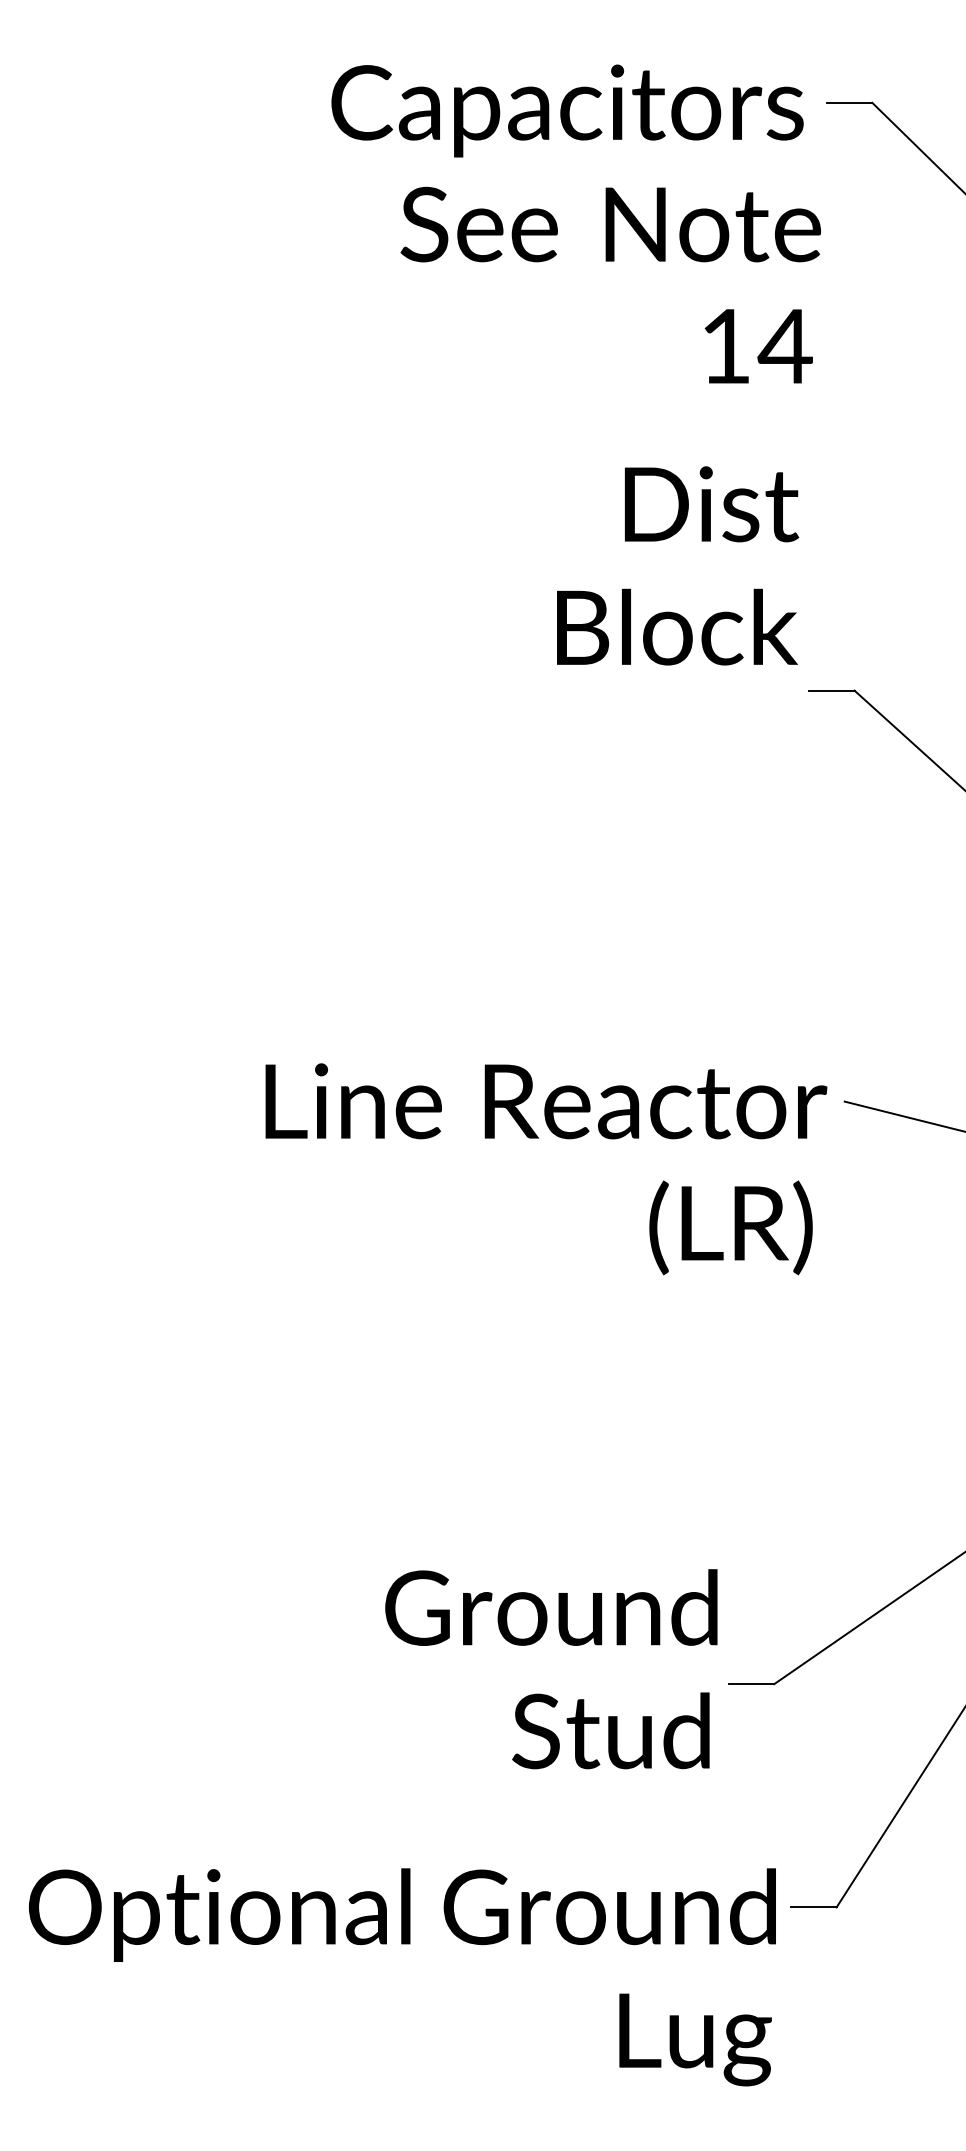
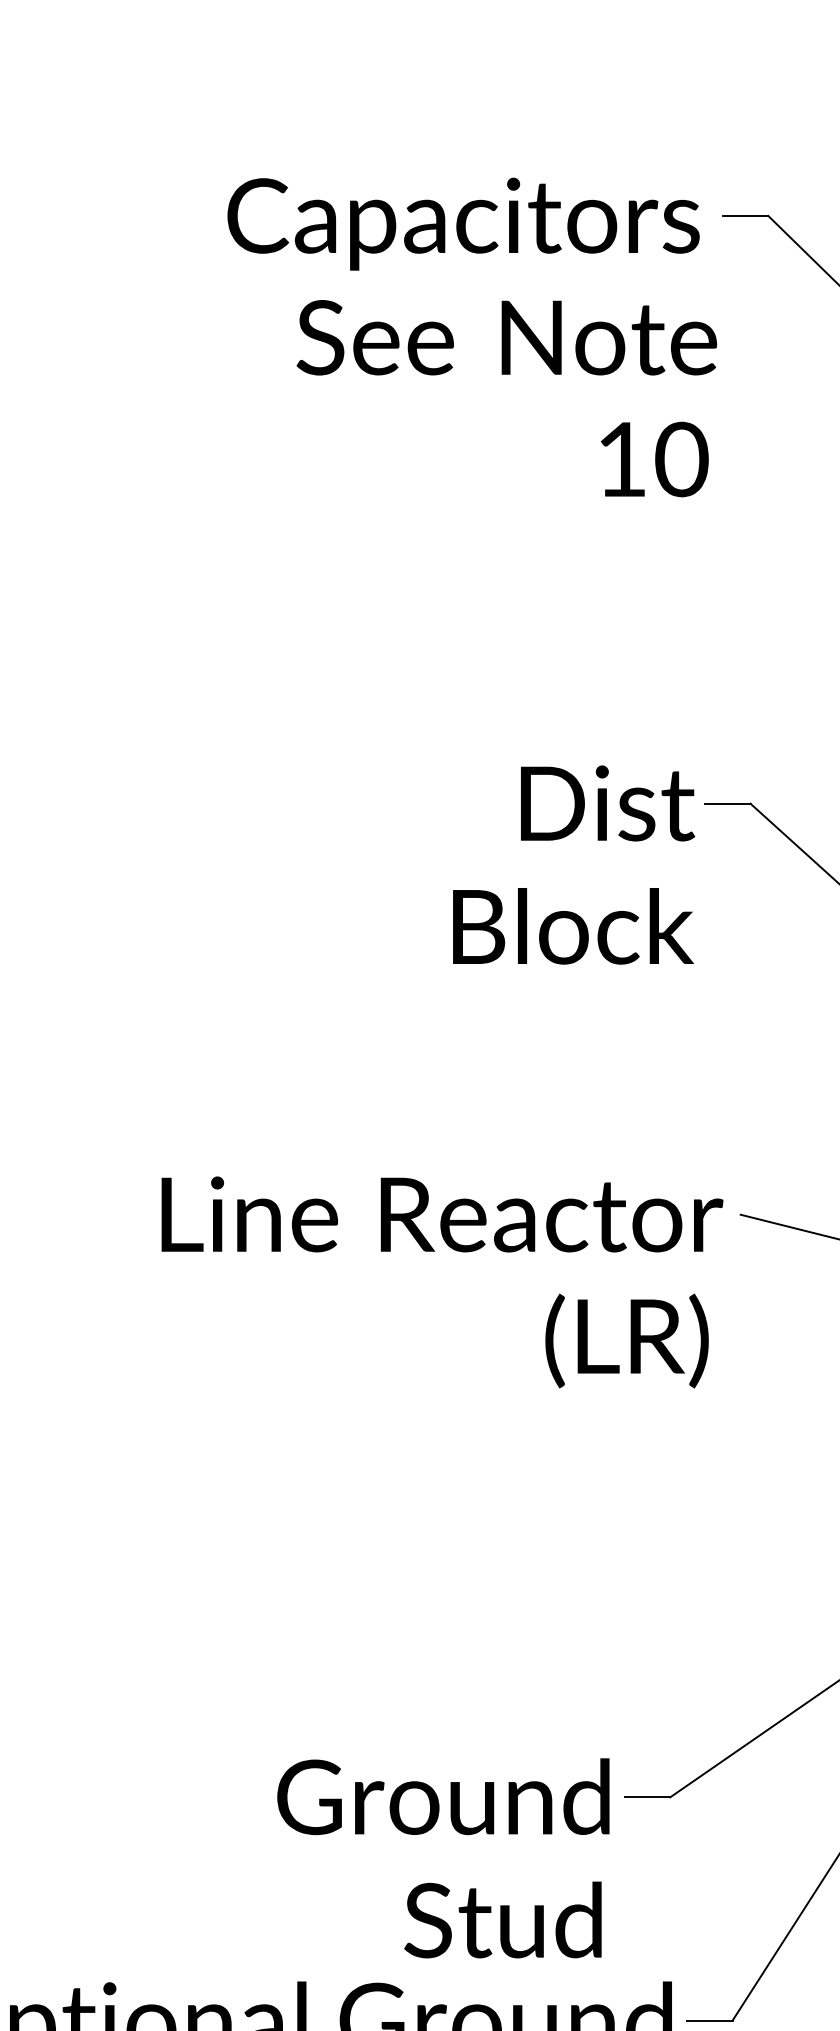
text: (784, 346) -> (680, 459), 14 -> 10
text: (678, 565) -> (574, 864), moved
text: (551, 1669) -> (443, 1858), moved

